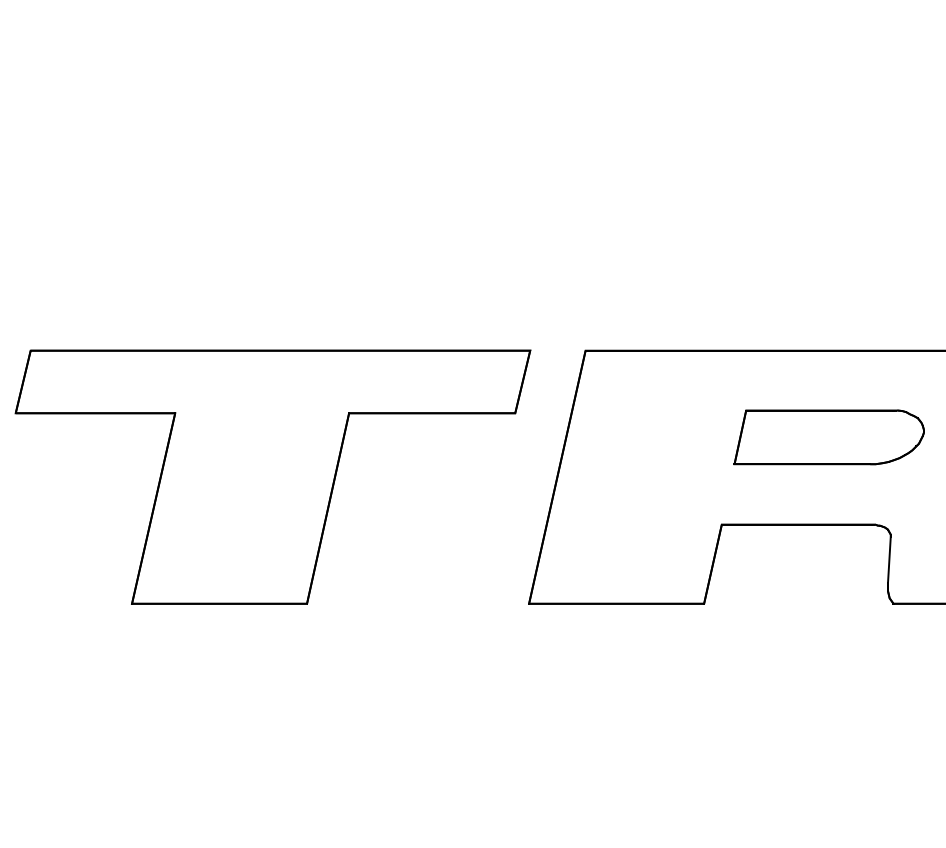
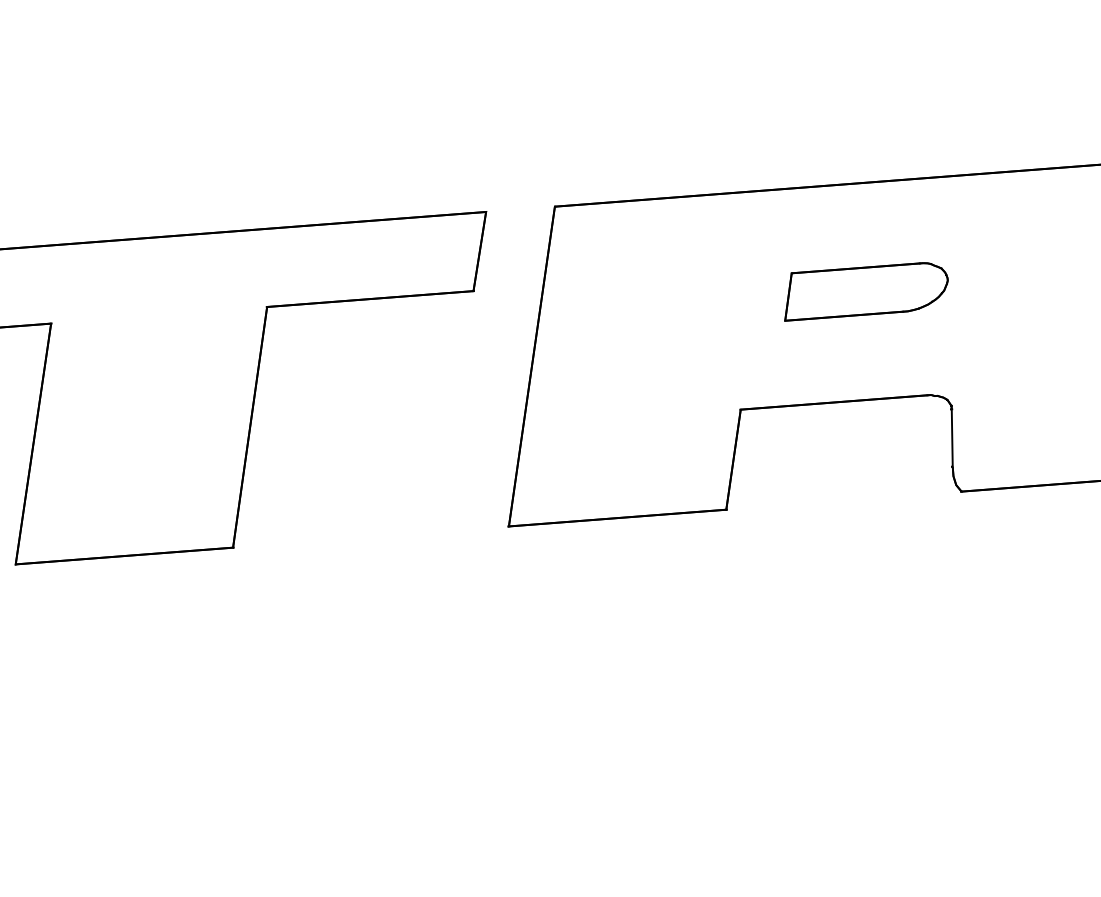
part: (828, 437) -> (864, 291), size x0.7

